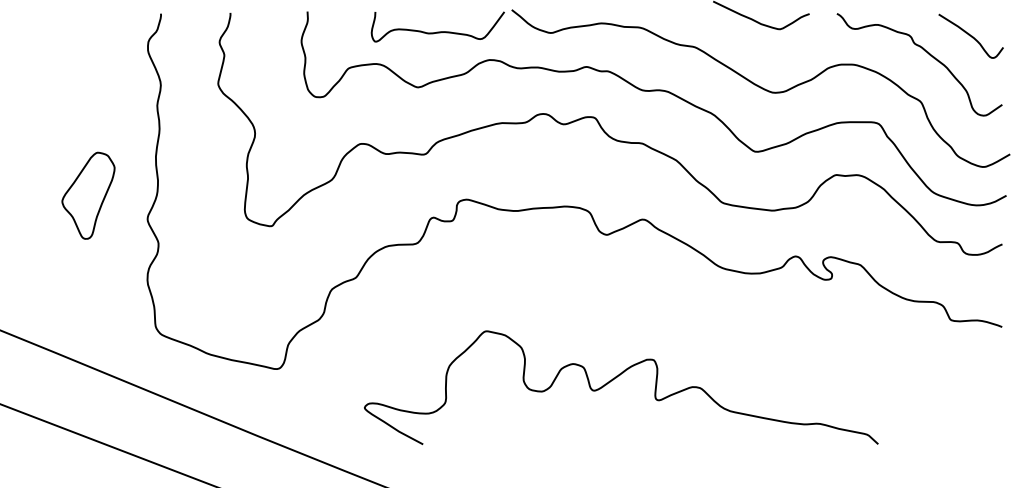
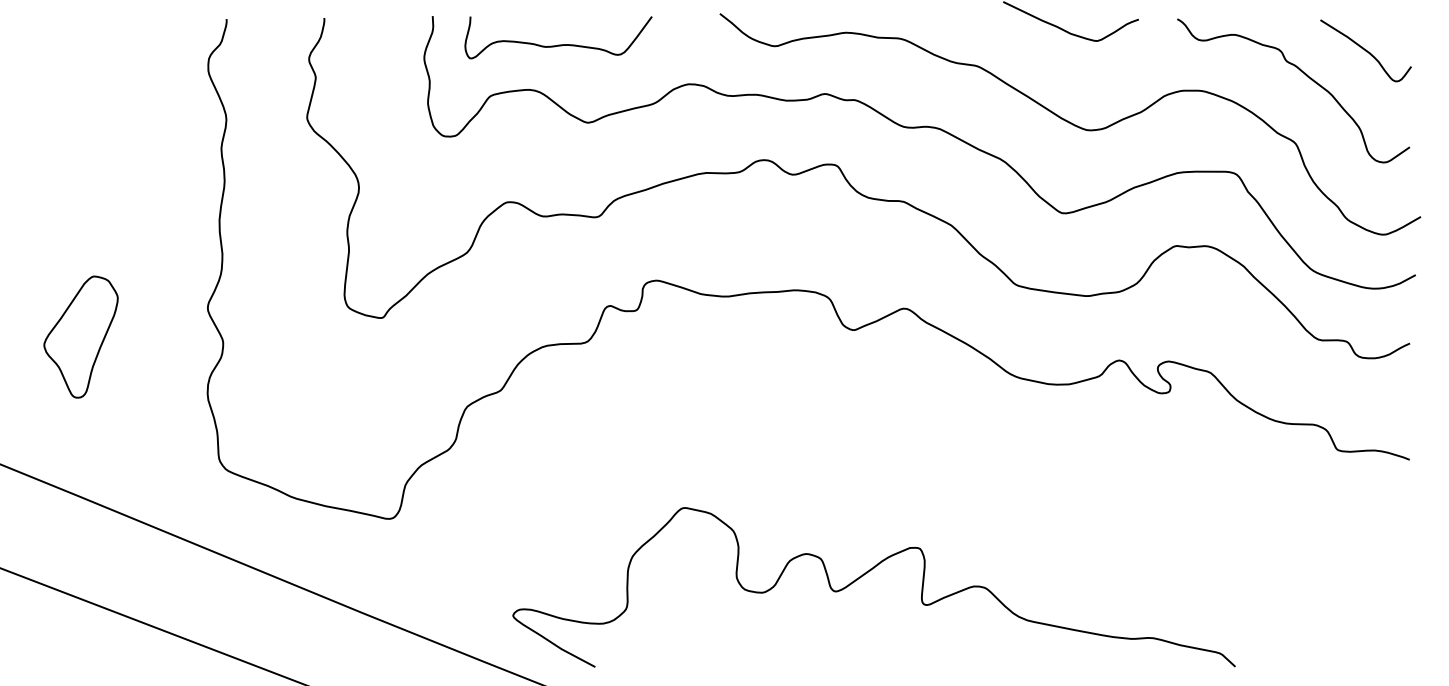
curve: (437, 31) -> (557, 44), moved
part: (88, 195) -> (81, 336), moved
curve: (616, 378) -> (867, 574), moved

